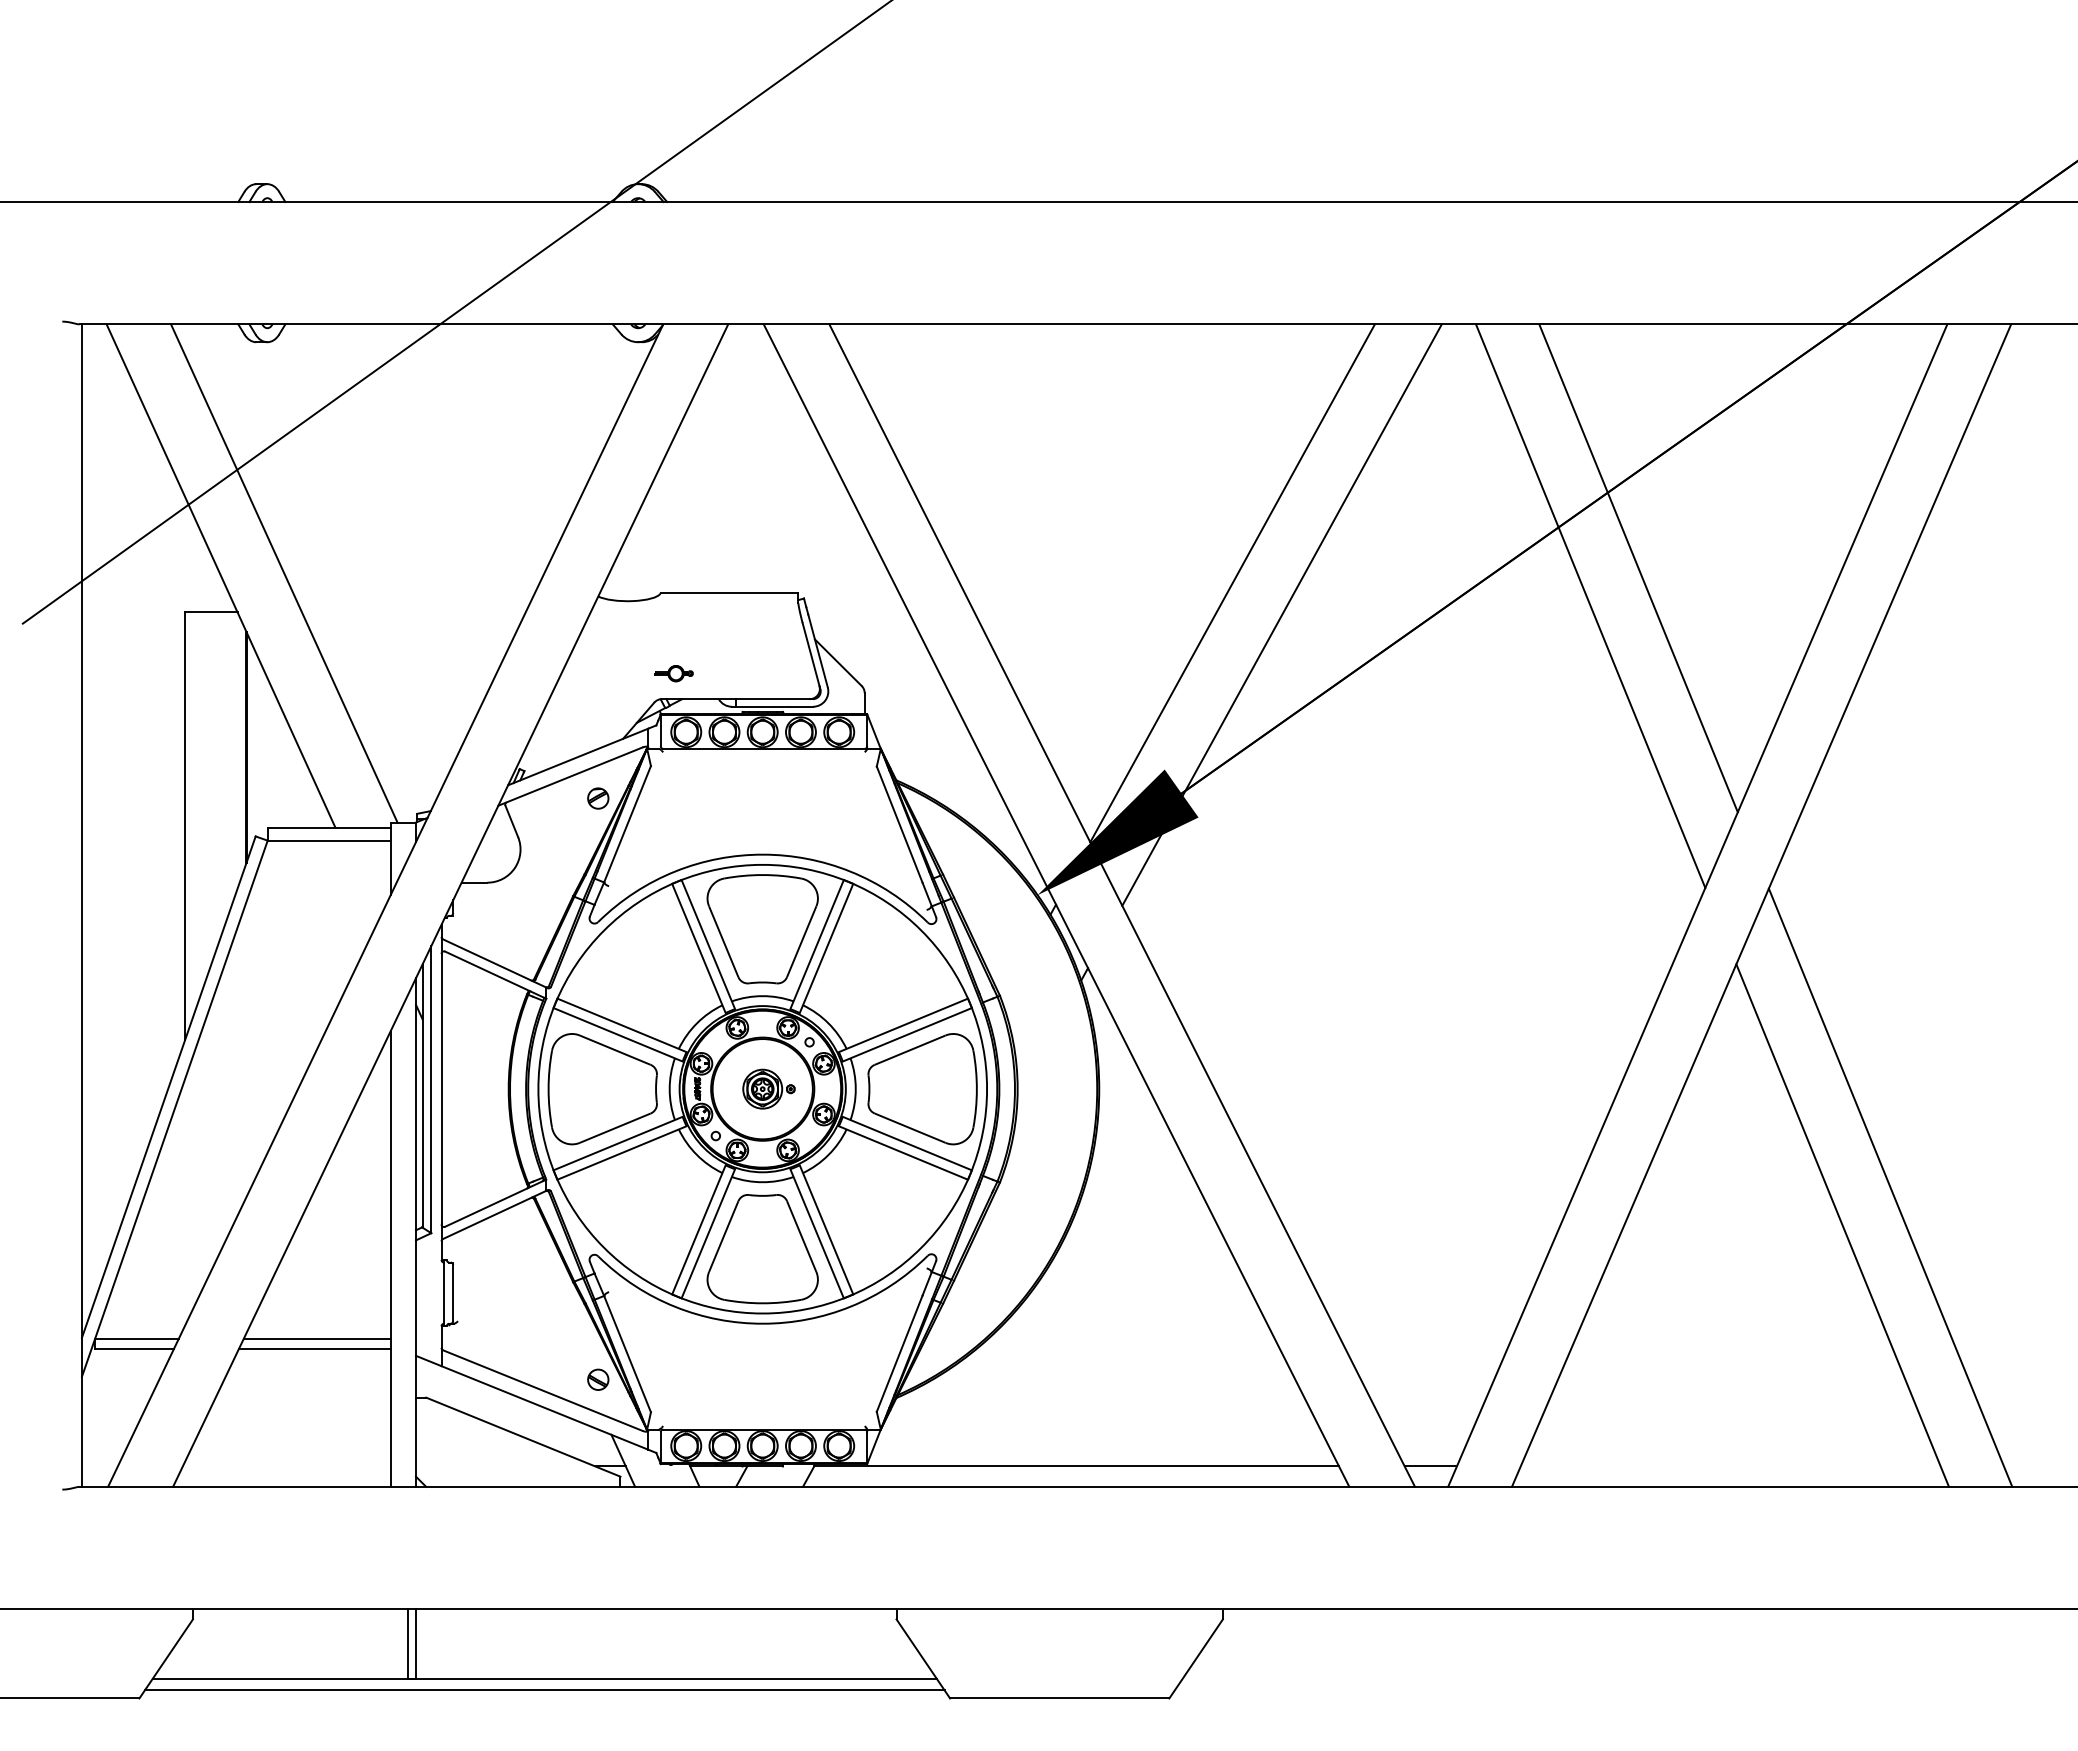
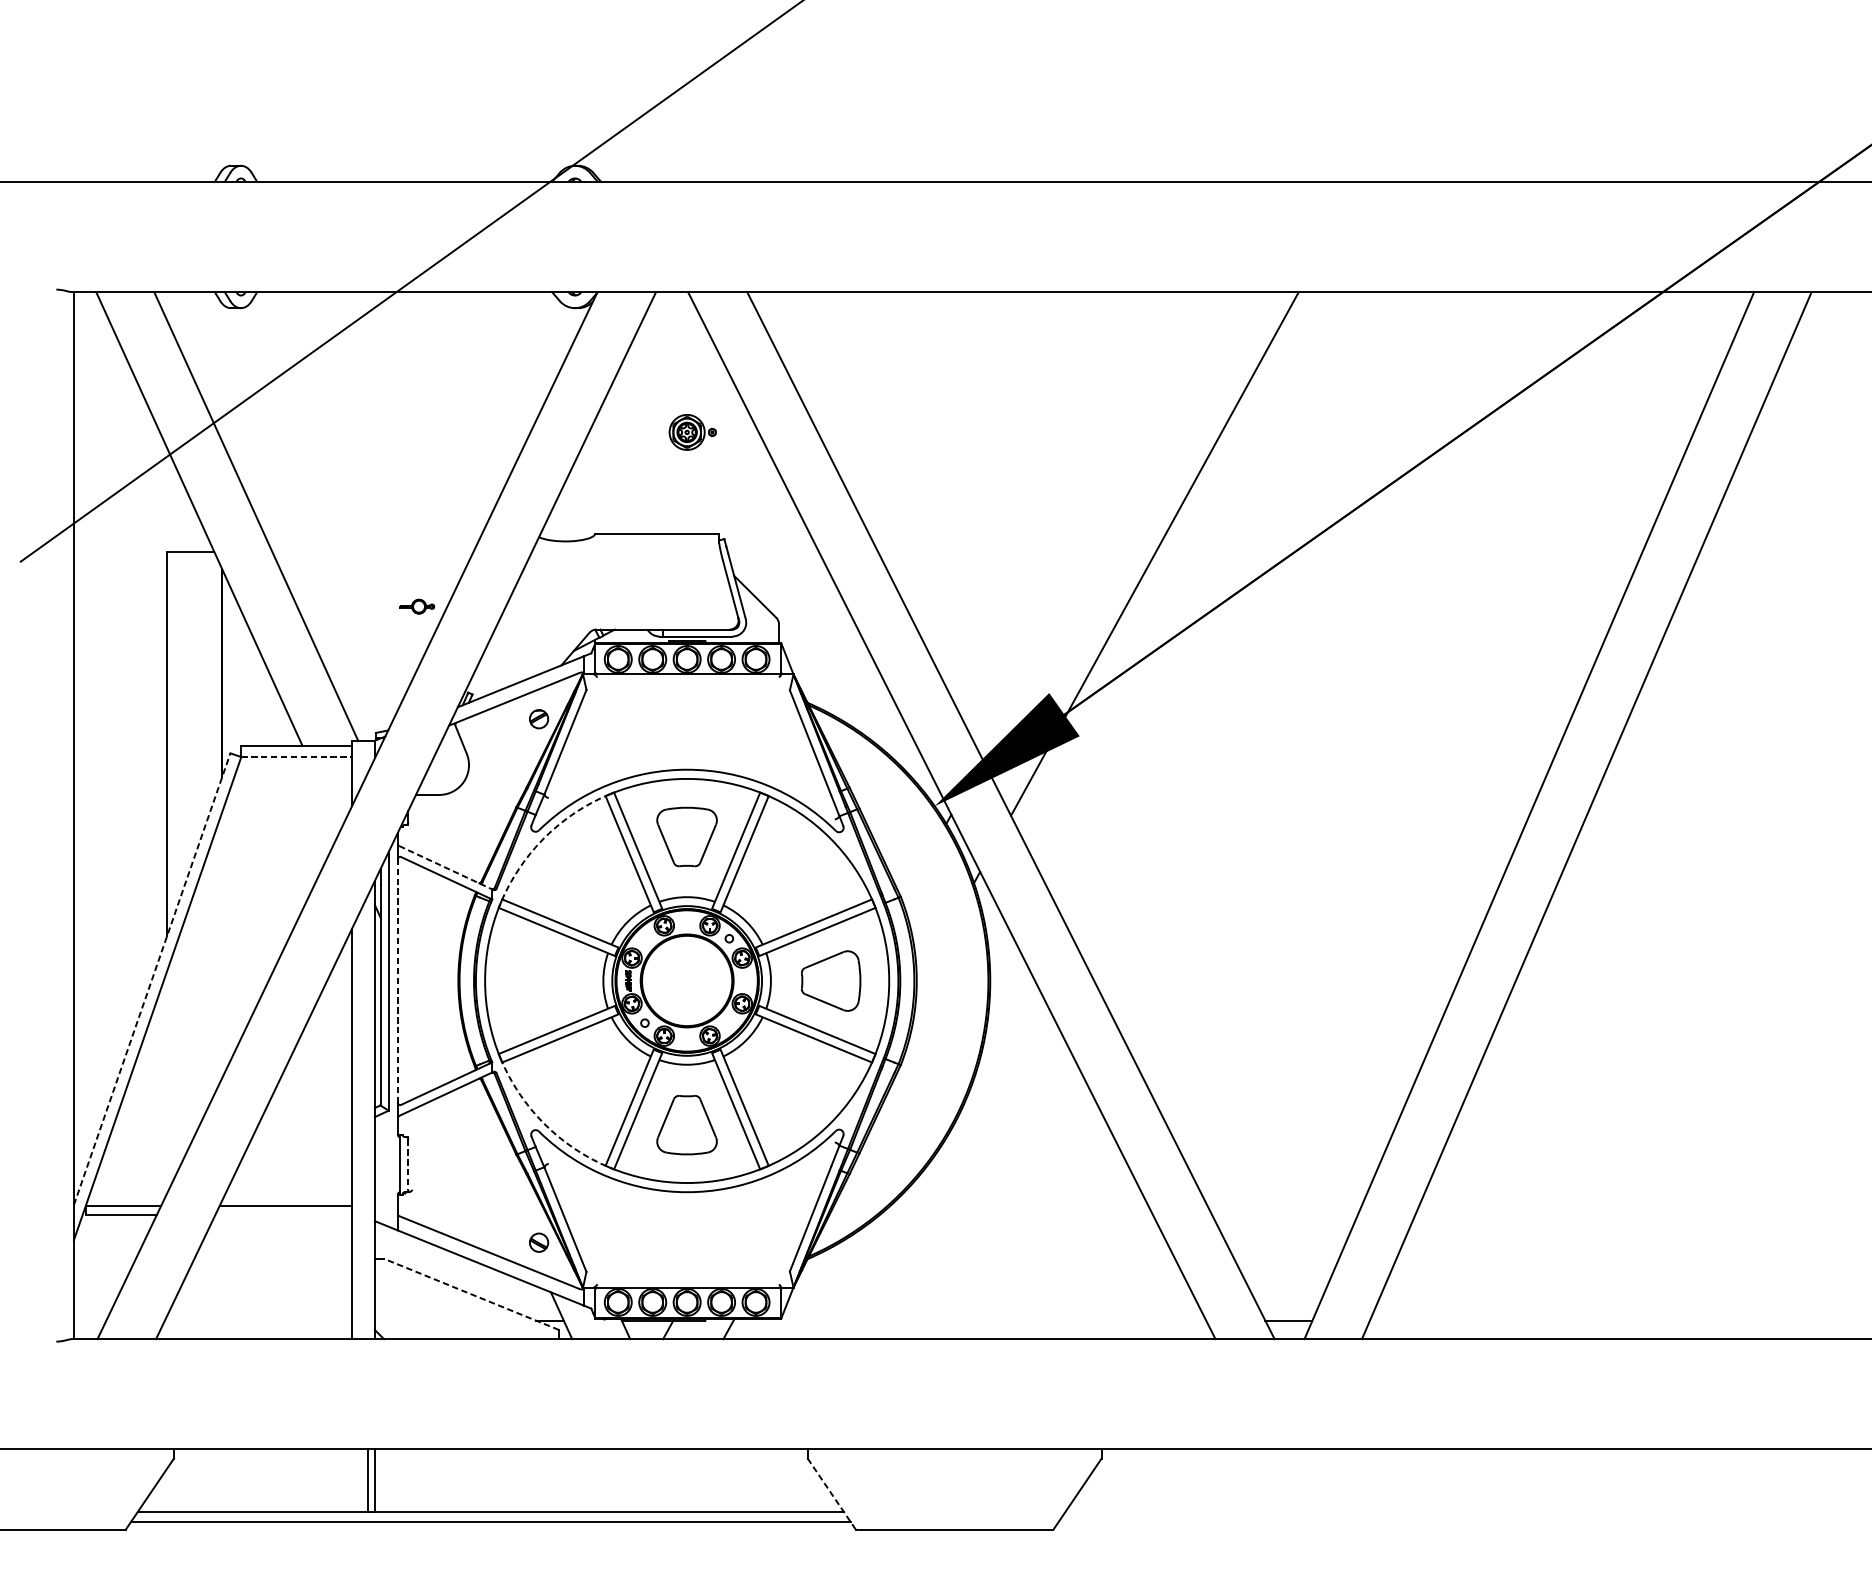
line: (1638, 568) -> (1475, 511), removed
line: (1232, 583) -> (1110, 525), removed
line: (1590, 605) -> (1432, 545), removed
part: (673, 673) -> (416, 606), moved
line: (329, 840) -> (296, 756), solid -> dashed
part: (762, 929) -> (686, 837), size x0.6
arc: (604, 930) -> (544, 838), solid -> dashed
line: (494, 963) -> (445, 867), solid -> dashed
line: (168, 1086) -> (151, 978), solid -> dashed
line: (441, 1088) -> (397, 980), solid -> dashed
part: (768, 1088) -> (692, 431), moved
part: (602, 1089) -> (542, 981), removed
part: (922, 1089) -> (831, 981), size x0.6
line: (1890, 1187) -> (1702, 1069), removed
line: (1842, 1225) -> (1659, 1103), removed
arc: (604, 1247) -> (544, 1123), solid -> dashed
part: (762, 1249) -> (686, 1125), size x0.6
line: (453, 1293) -> (408, 1164), solid -> dashed
line: (314, 1349) -> (283, 1215), removed
line: (523, 1437) -> (471, 1294), solid -> dashed
line: (1076, 1466) -> (969, 1320), removed
line: (923, 1658) -> (831, 1493), solid -> dashed

